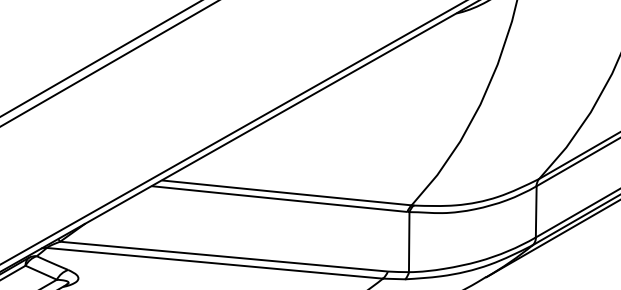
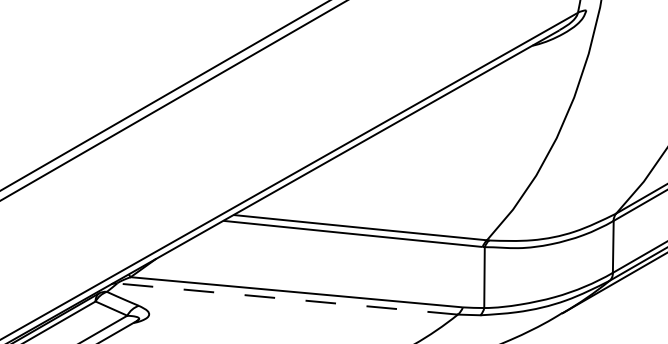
line: (214, 263) -> (287, 299), solid -> dashed

